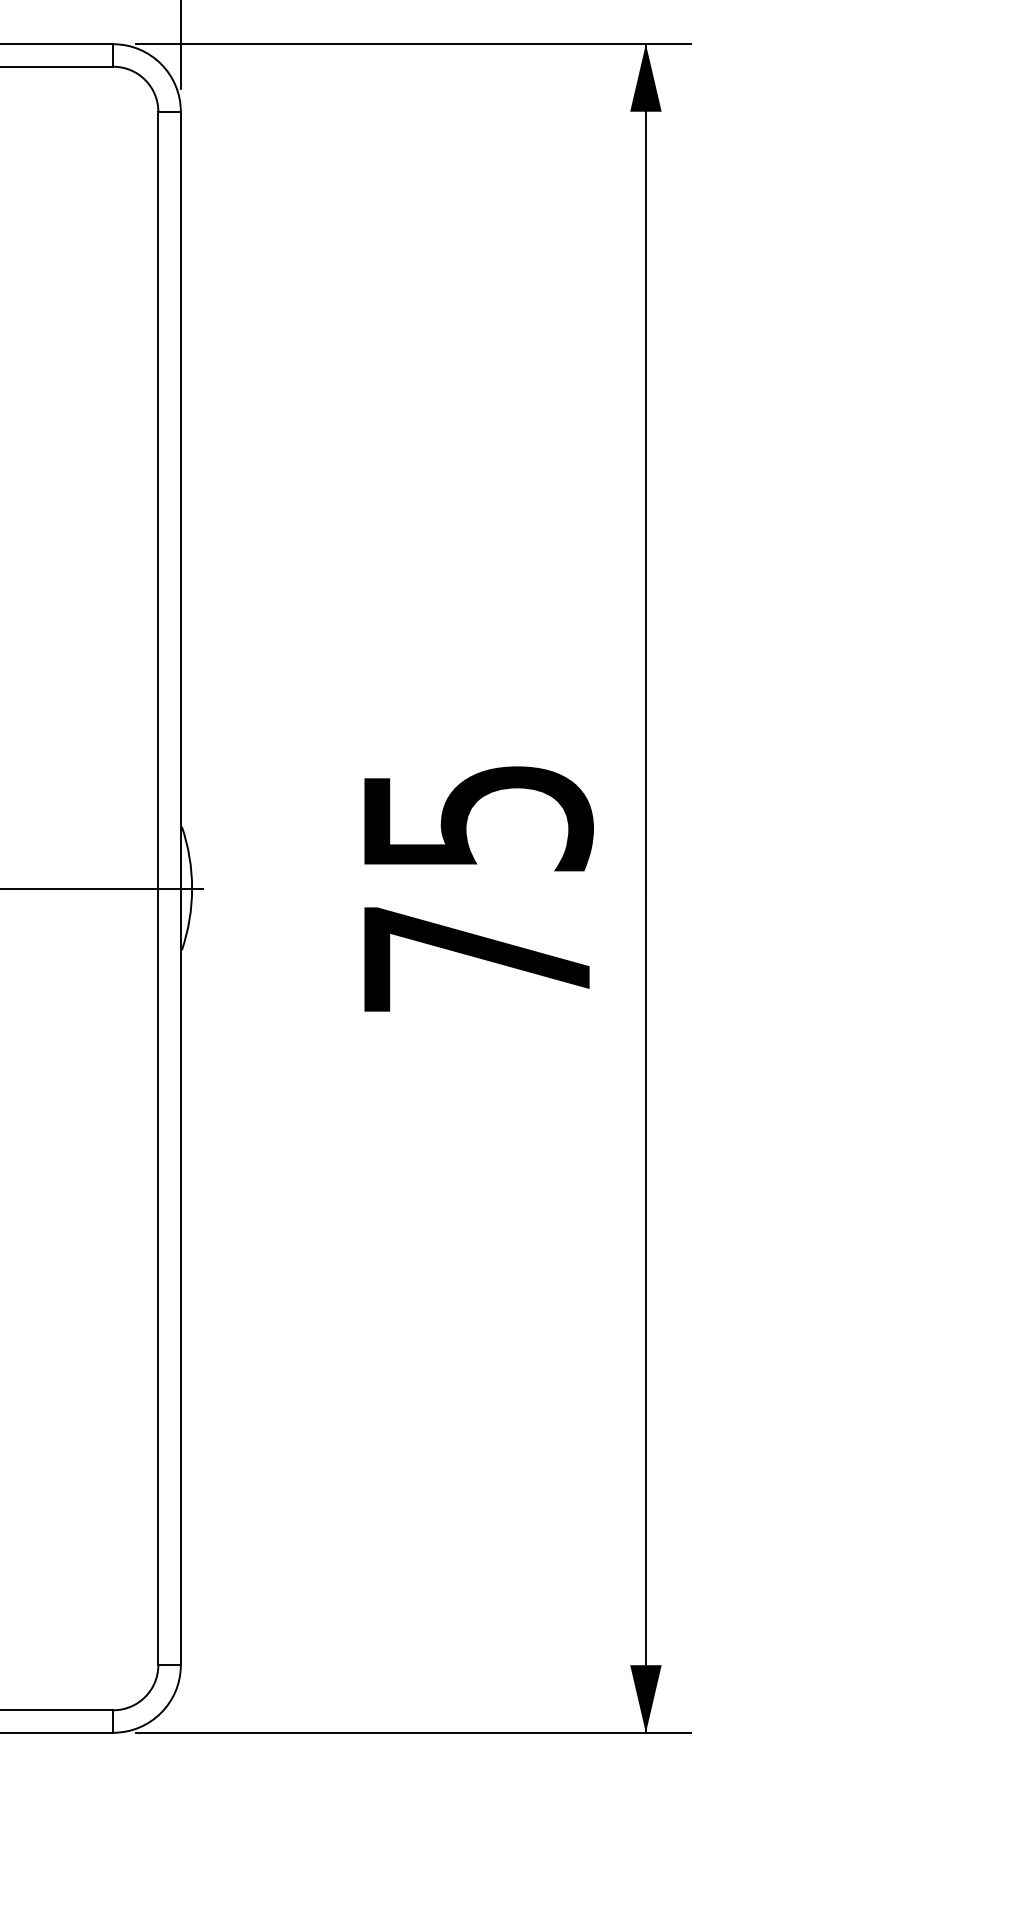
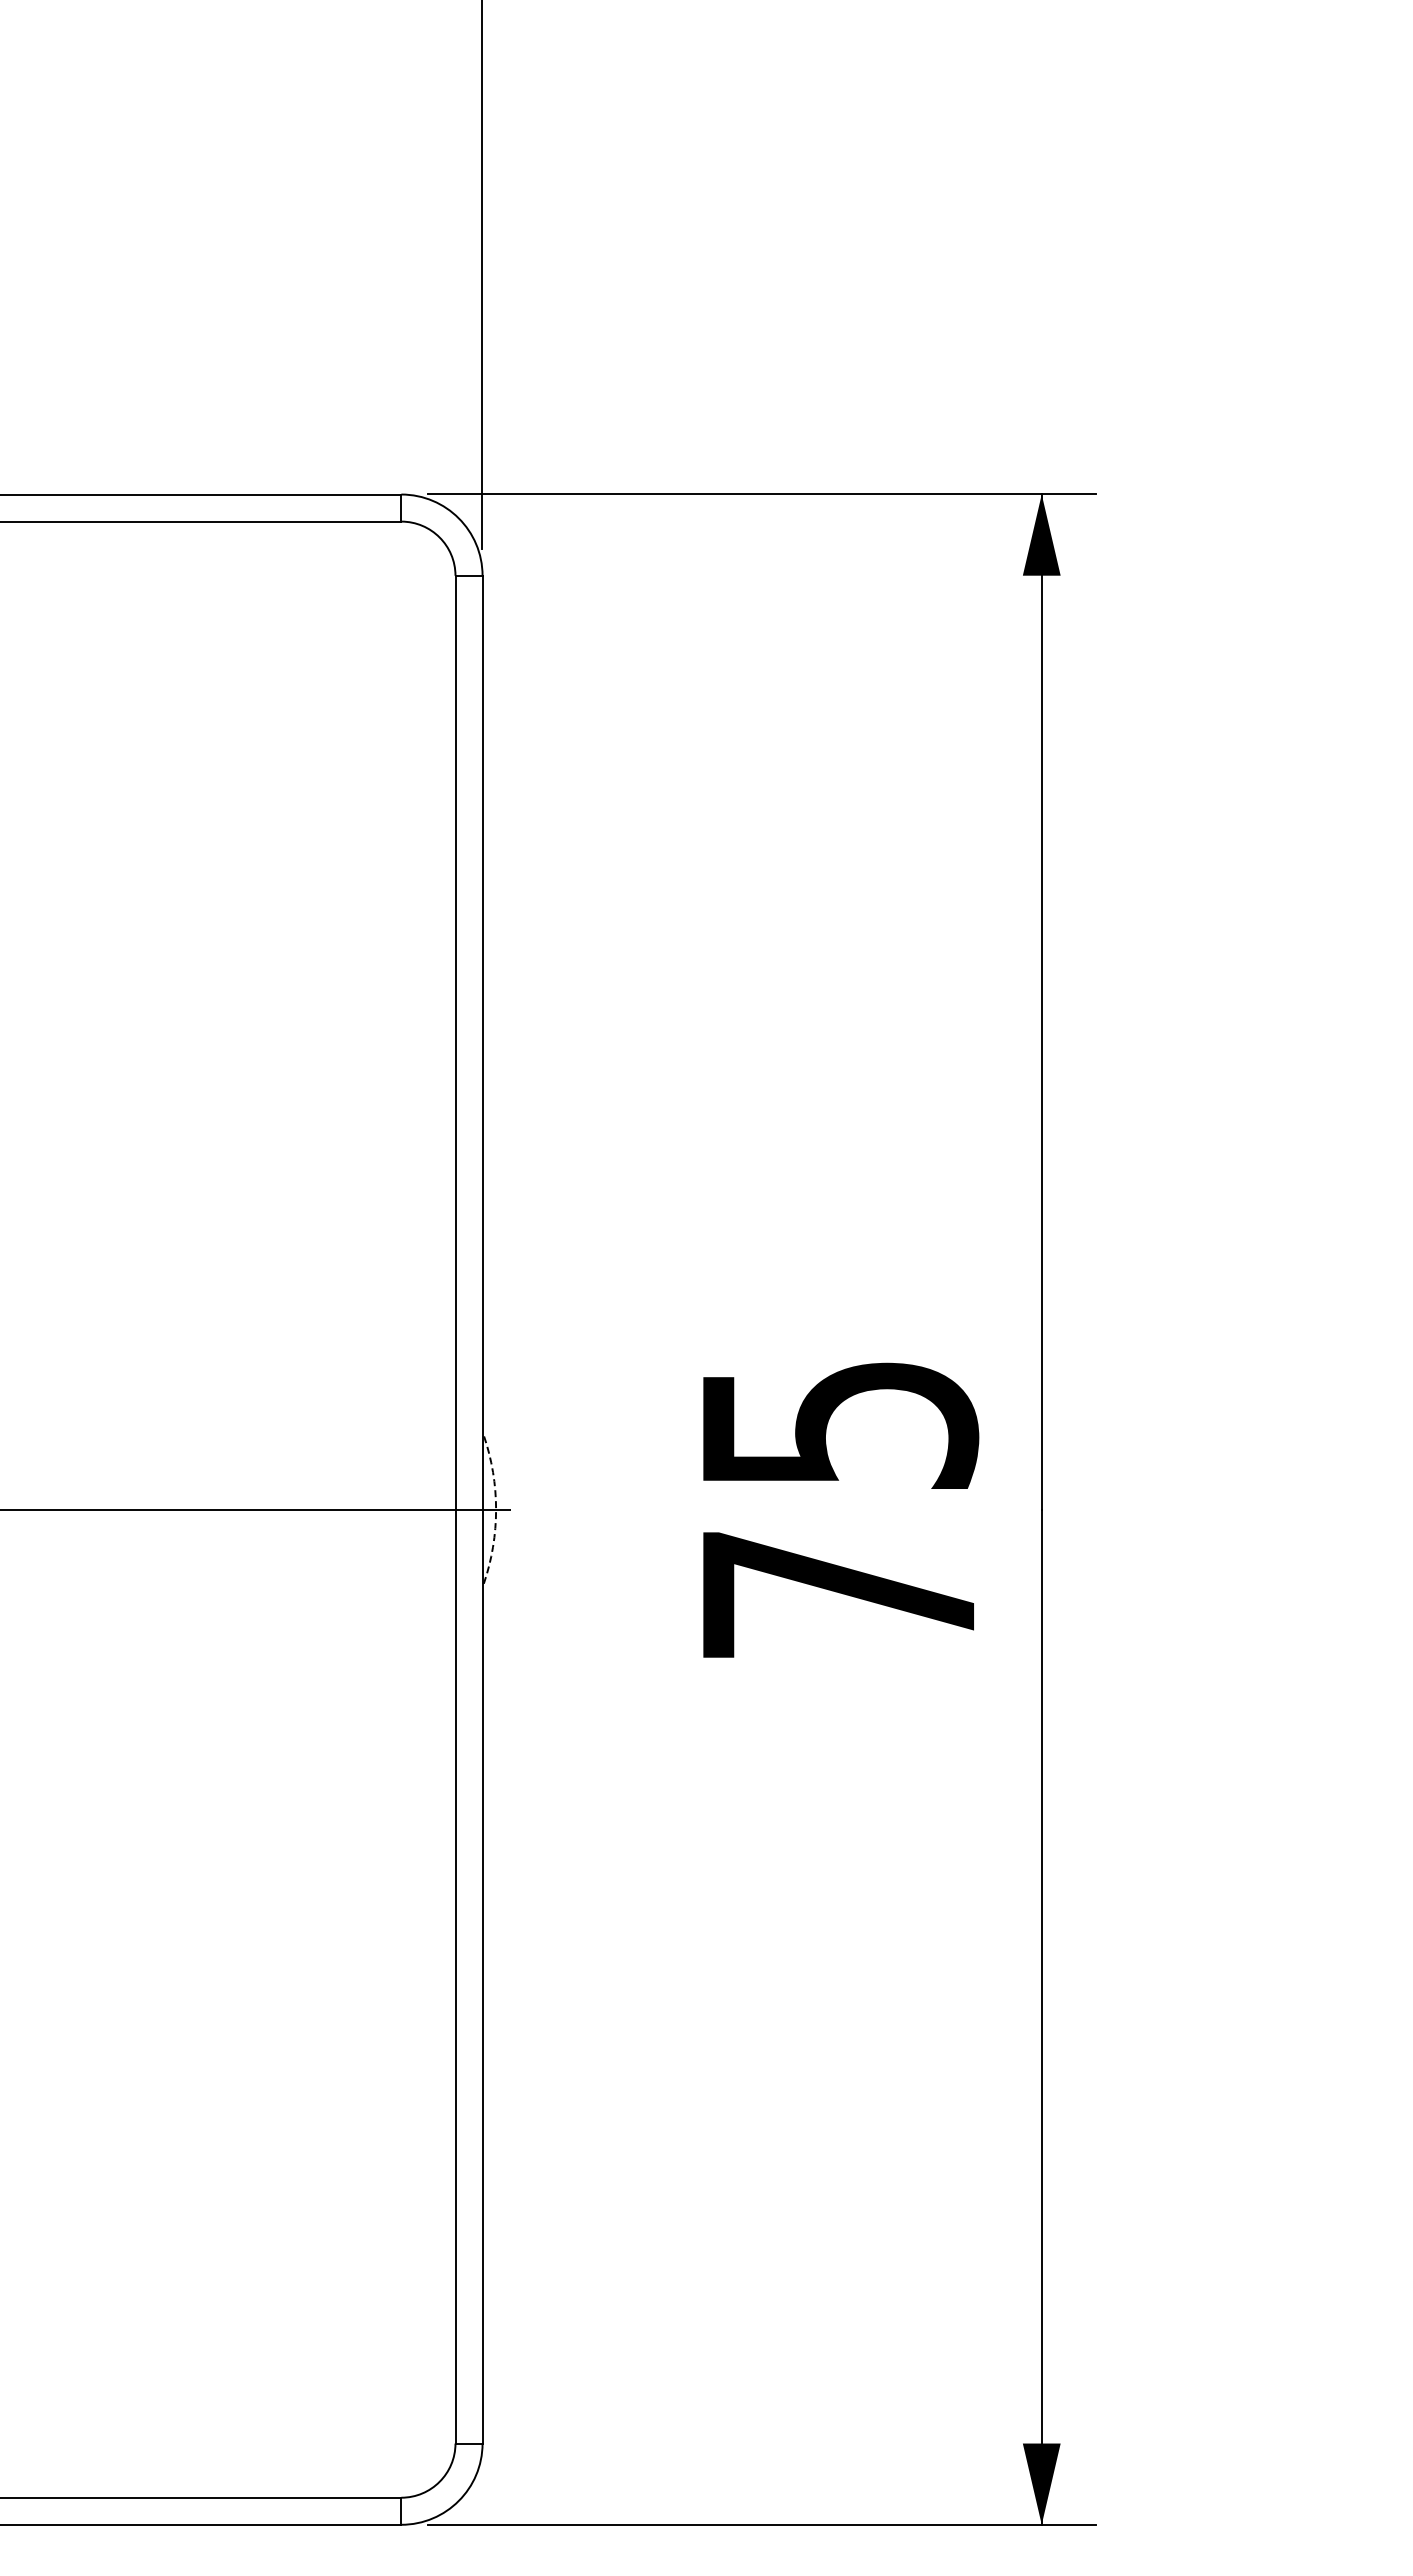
arc: (192, 888) -> (496, 1509), solid -> dashed

